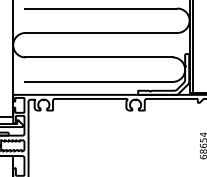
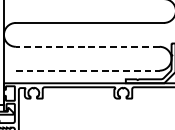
line: (99, 57) -> (88, 46), solid -> dashed
line: (99, 81) -> (88, 70), solid -> dashed

